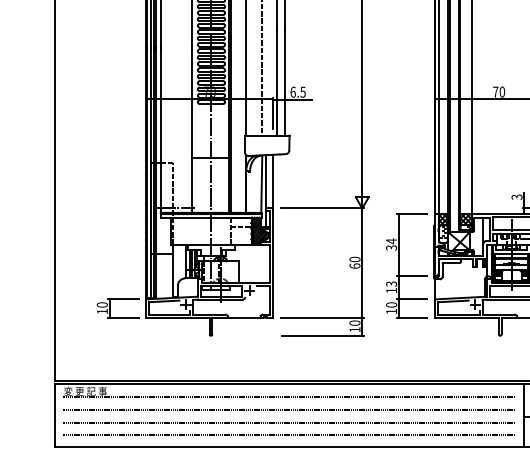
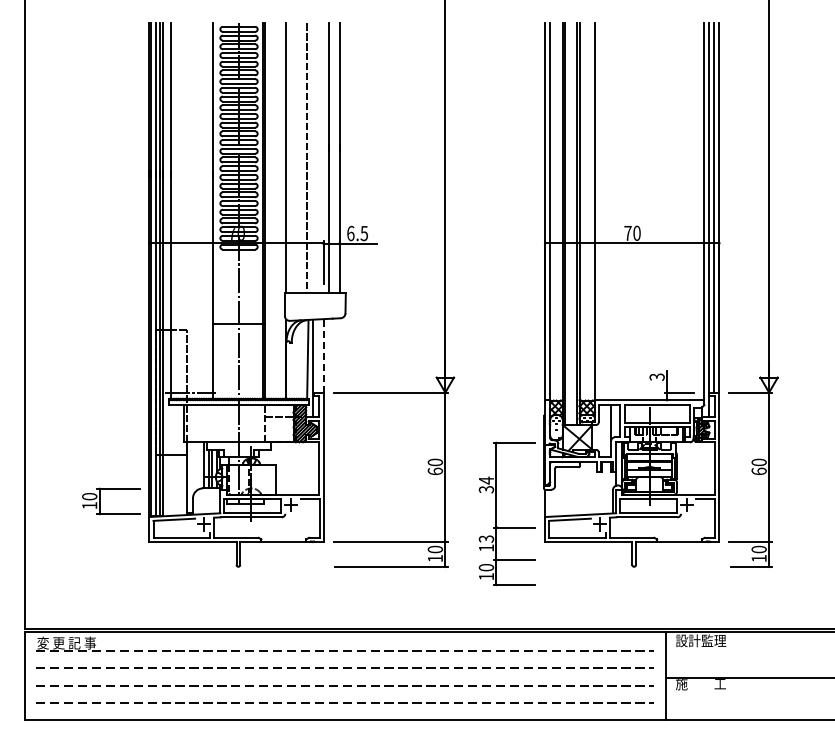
line: (273, 181) -> (323, 355), solid -> dashed
part: (398, 265) -> (496, 513), moved
part: (110, 308) -> (100, 501), moved

